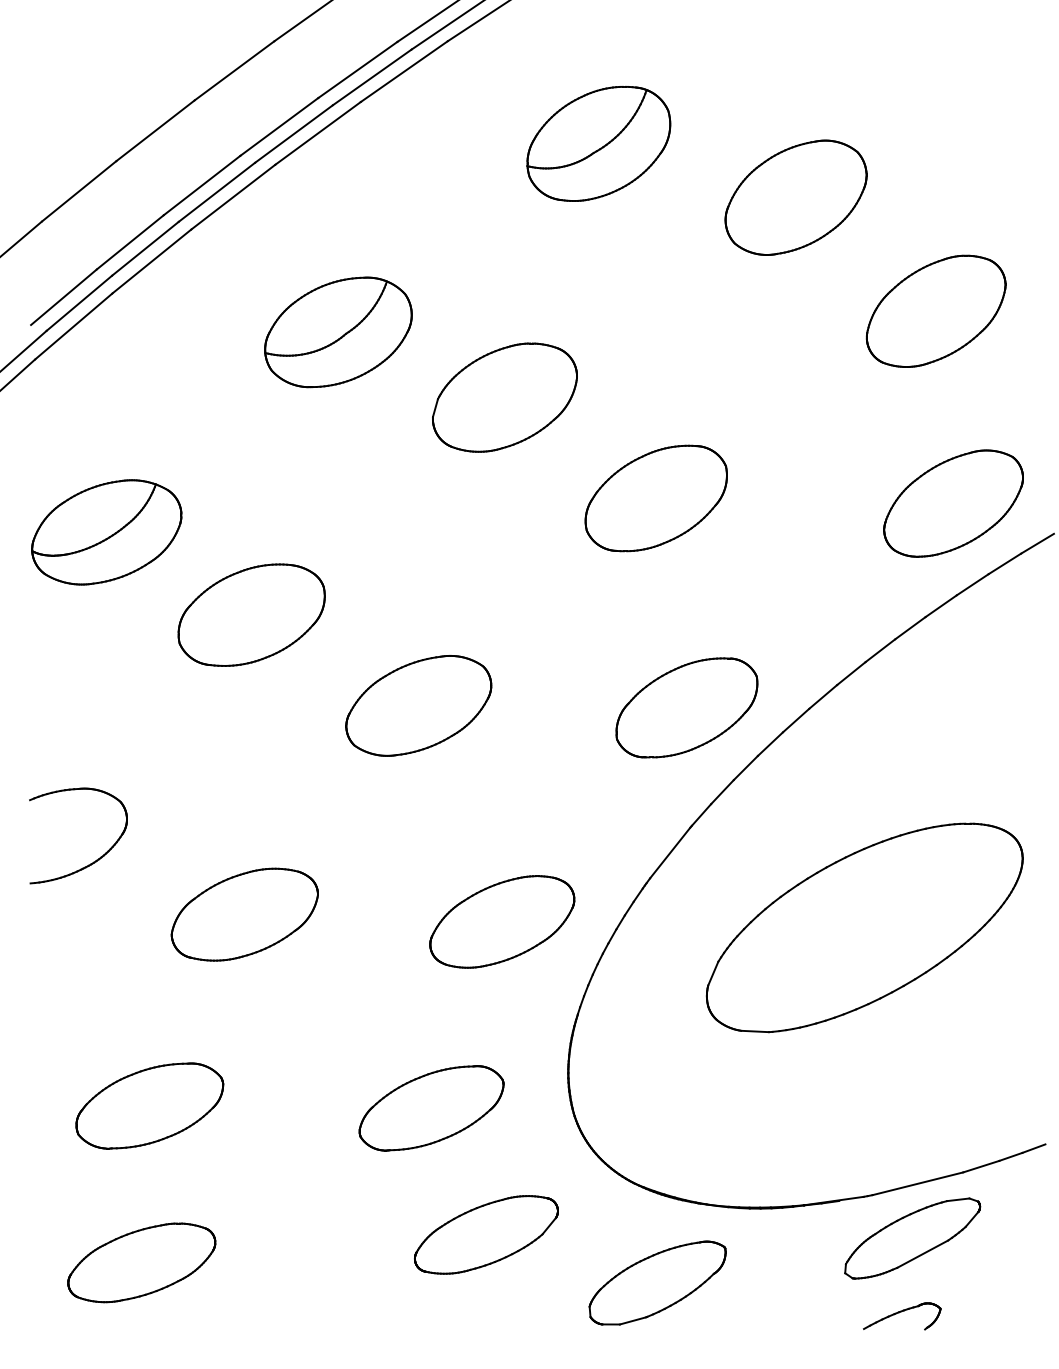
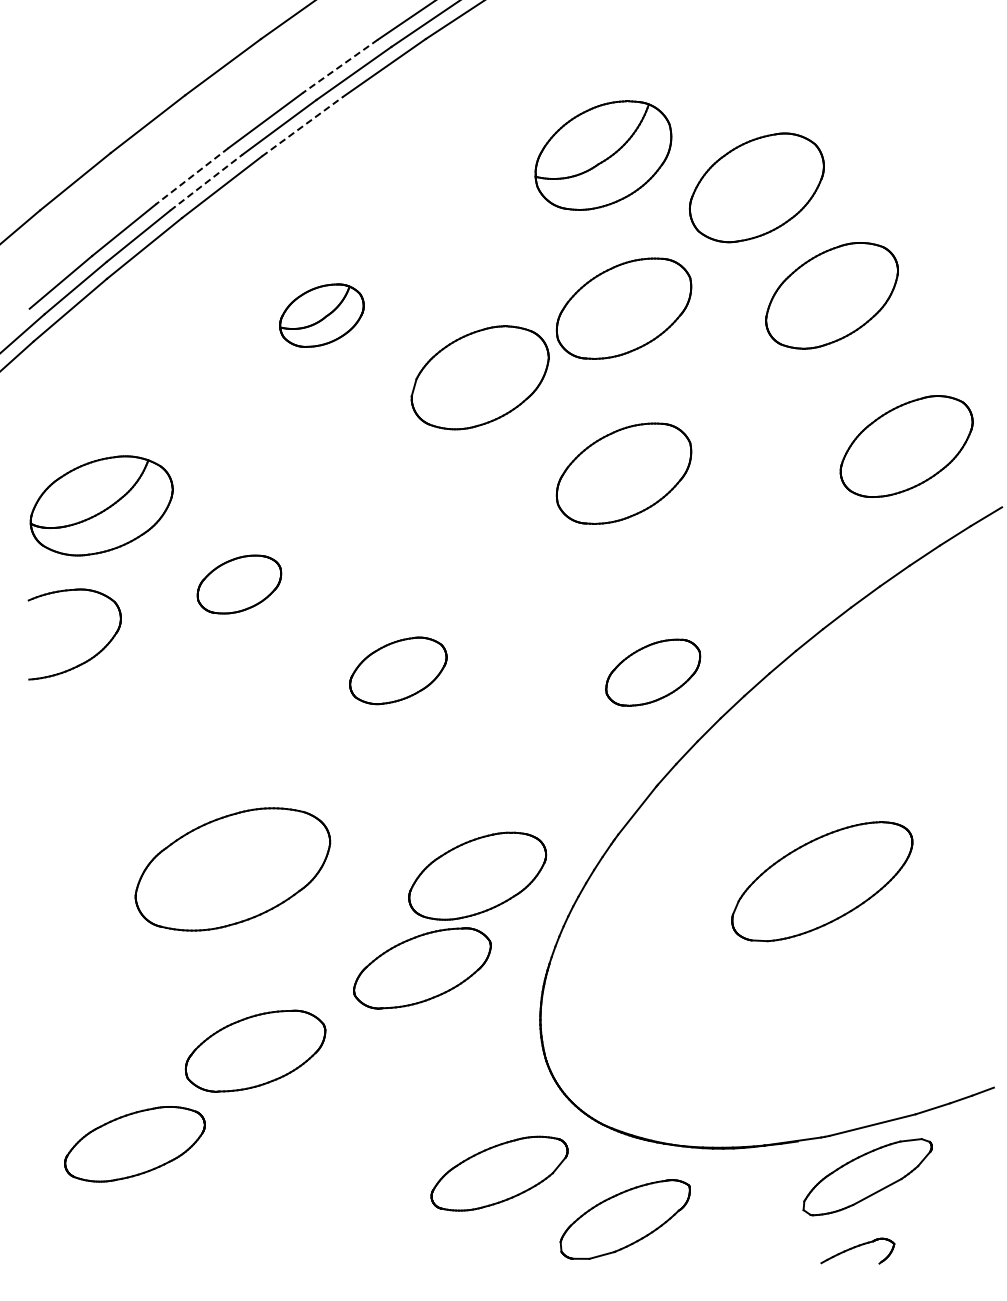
line: (356, 70) -> (339, 66), solid -> dashed
line: (318, 133) -> (302, 126), solid -> dashed
part: (598, 143) -> (603, 155), moved
line: (201, 185) -> (191, 176), solid -> dashed
line: (217, 192) -> (206, 182), solid -> dashed
part: (935, 311) -> (831, 295), moved
part: (655, 324) -> (623, 308), added
part: (338, 332) -> (321, 315), size x0.6
part: (953, 503) -> (906, 446), moved
part: (251, 615) -> (239, 584), size x0.6
part: (419, 705) -> (398, 670), size x0.7
part: (687, 707) -> (653, 672), size x0.7
part: (93, 861) -> (89, 658), moved
part: (244, 913) -> (232, 868), size x1.4
part: (865, 927) -> (822, 881), size x0.6
part: (149, 1105) -> (255, 1050), moved
part: (431, 1108) -> (422, 968), moved
part: (486, 1234) -> (499, 1173), moved
part: (141, 1263) -> (134, 1144), moved

